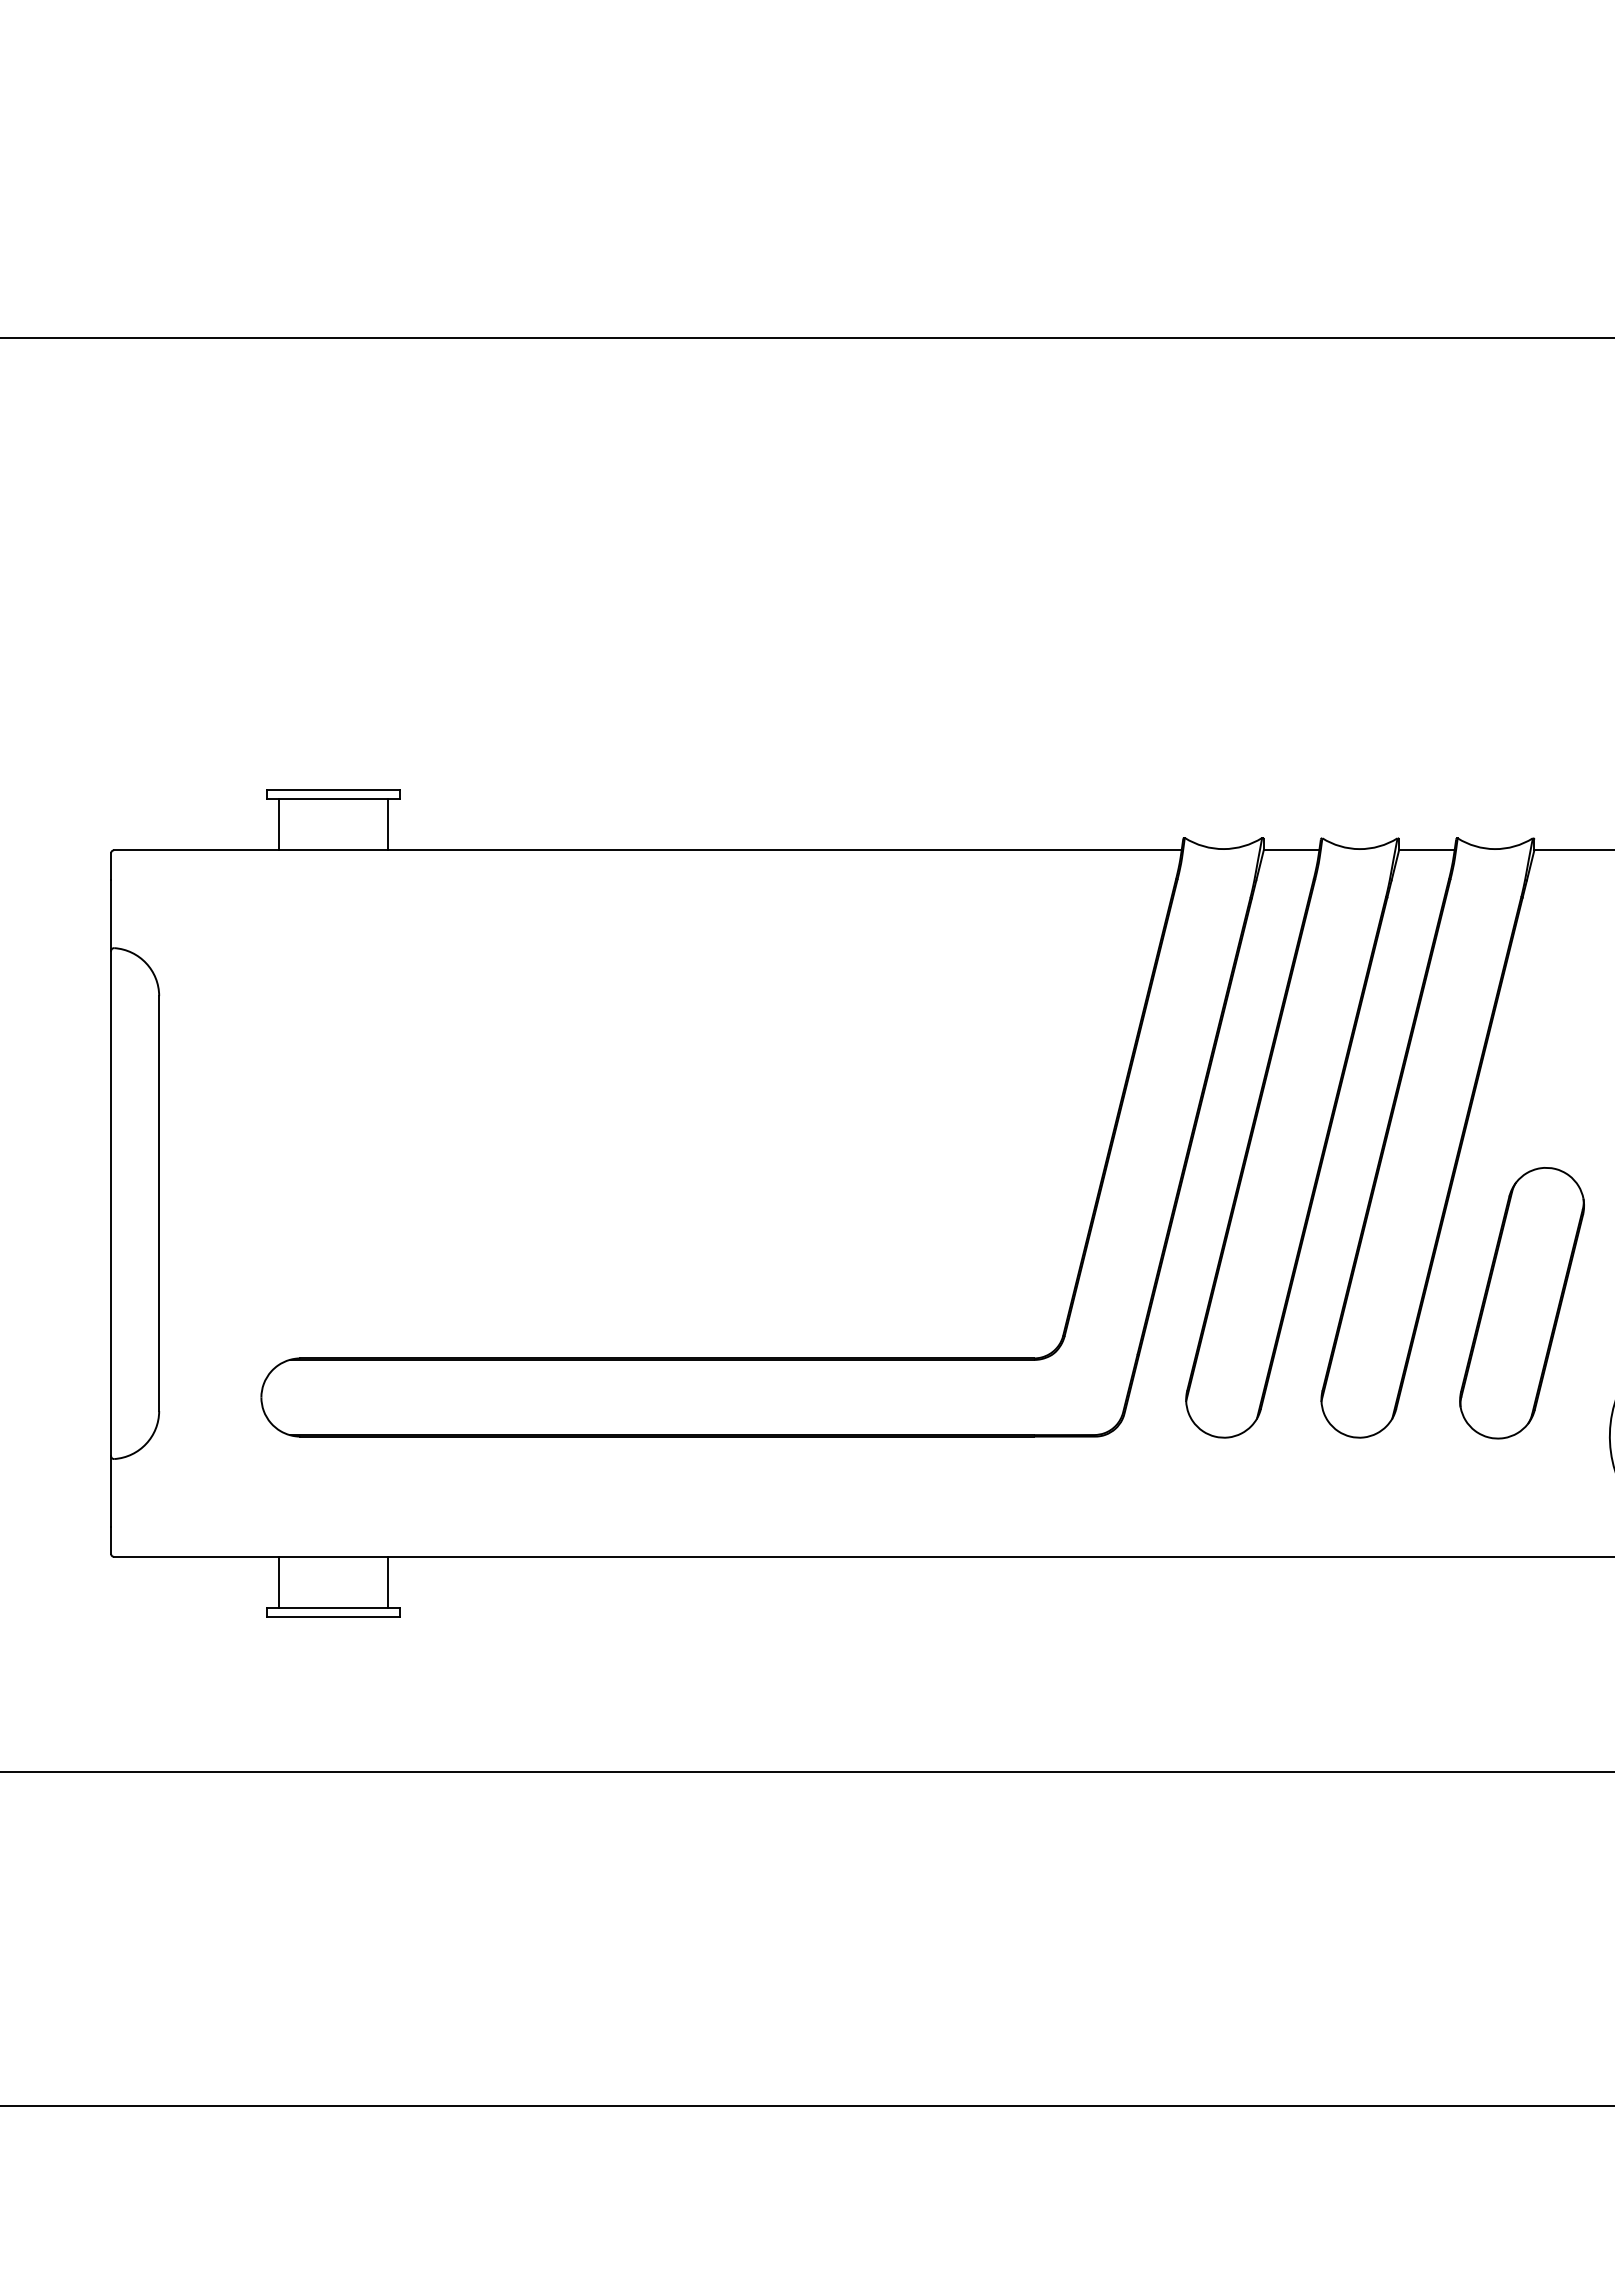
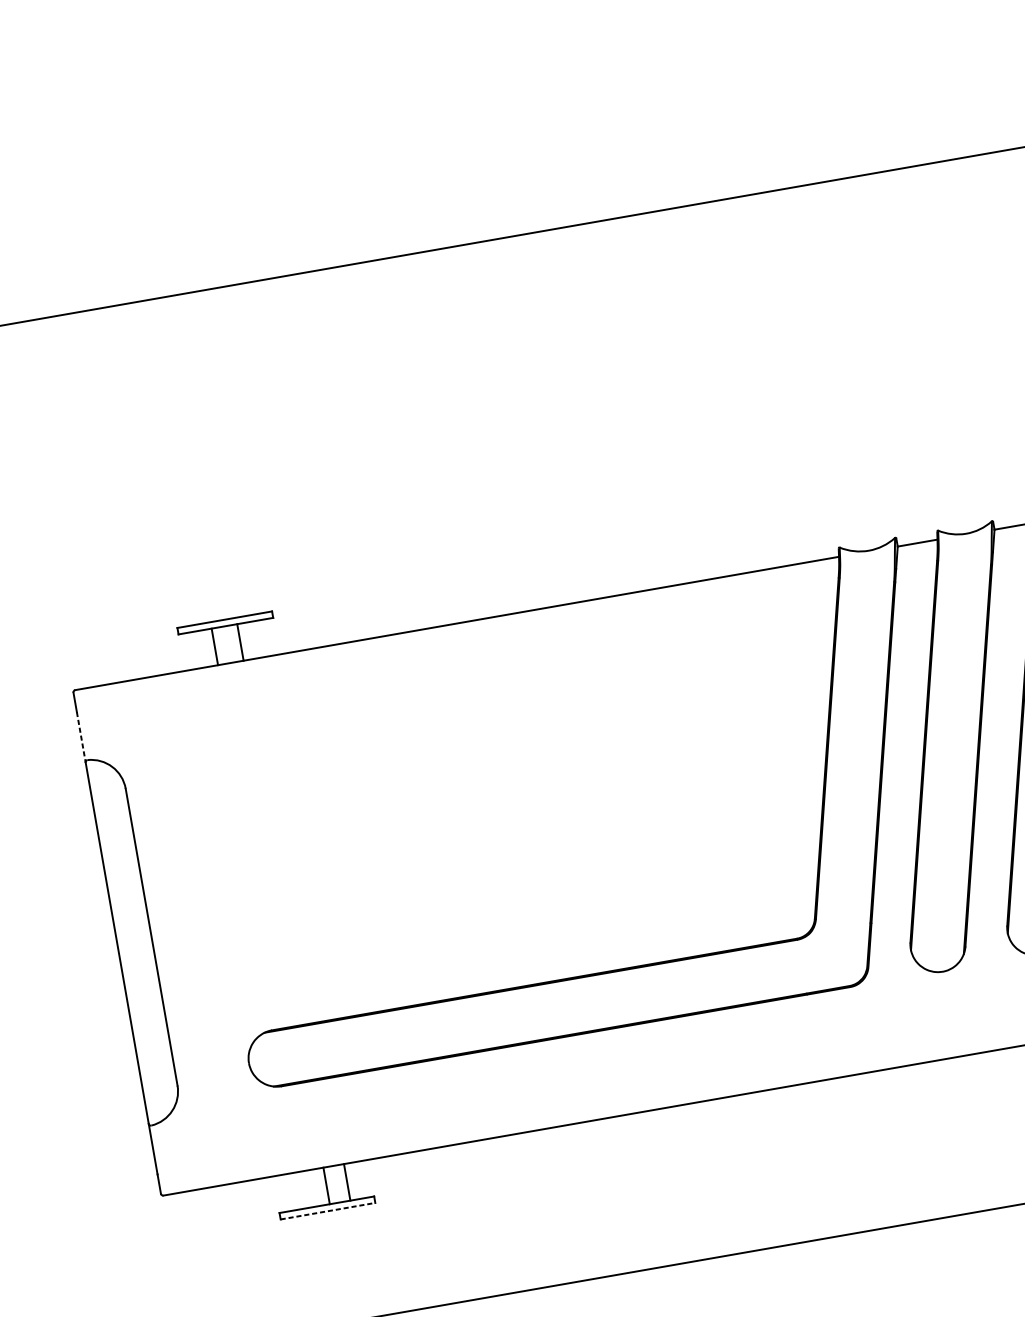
line: (279, 824) -> (240, 642), moved
line: (387, 824) -> (214, 646), moved
line: (111, 916) -> (81, 737), solid -> dashed
line: (279, 1581) -> (347, 1181), moved
line: (387, 1581) -> (326, 1185), moved
line: (334, 1617) -> (328, 1211), solid -> dashed

